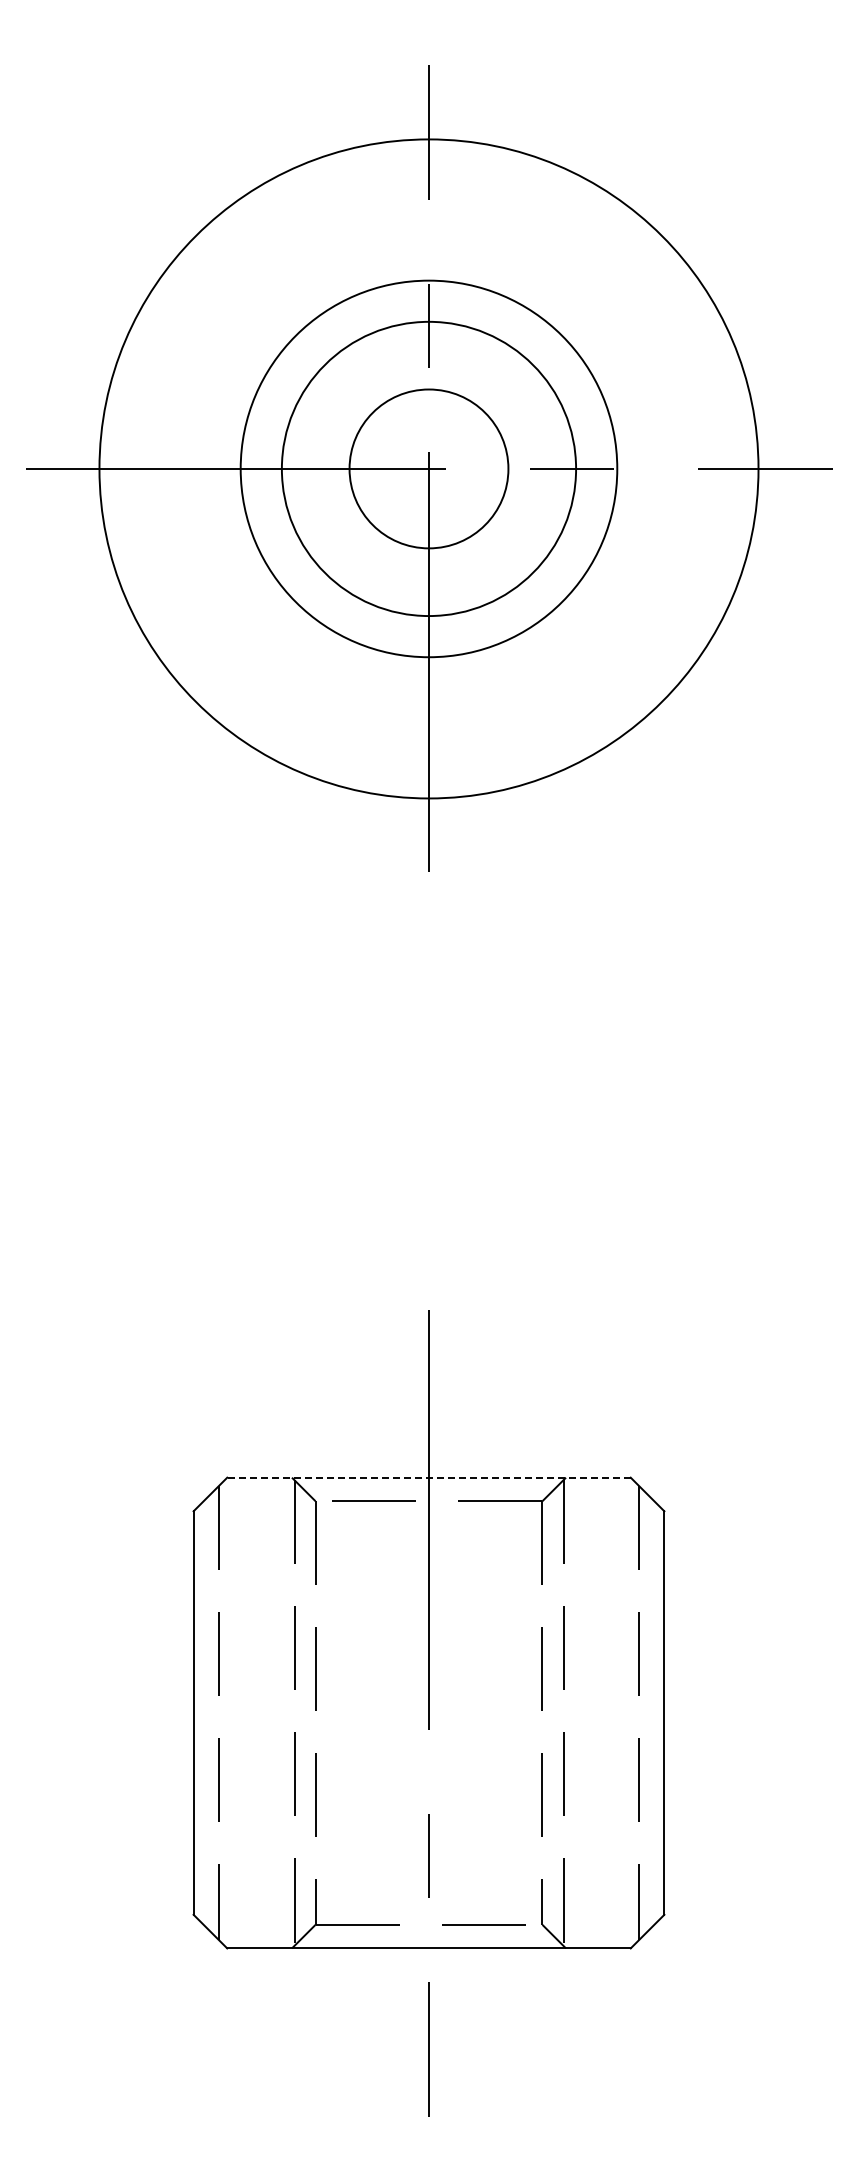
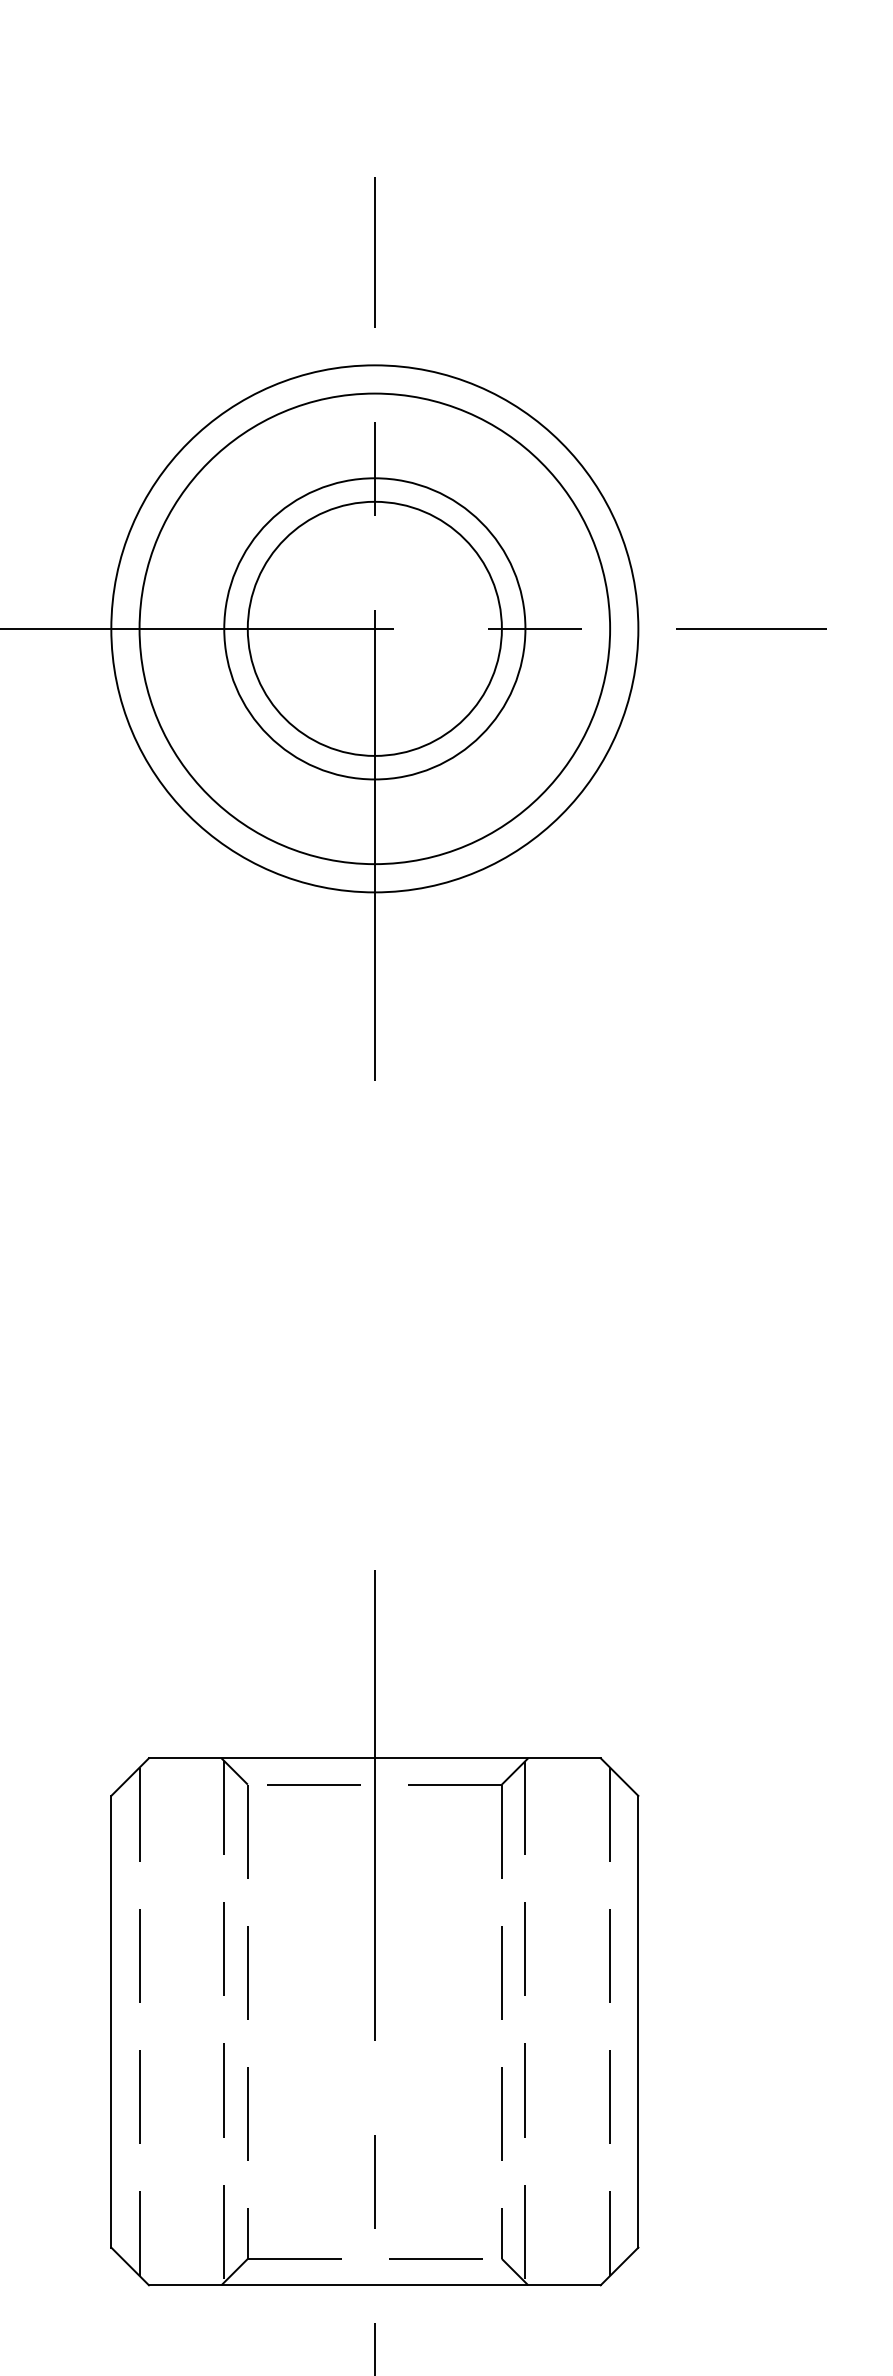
circle: (428, 468) -> (374, 628), size x0.71
circle: (428, 468) -> (374, 628), size x0.71
circle: (428, 468) -> (374, 628), size x1.43
circle: (428, 468) -> (374, 628), size x1.43
line: (429, 1477) -> (375, 1758), dashed -> solid

